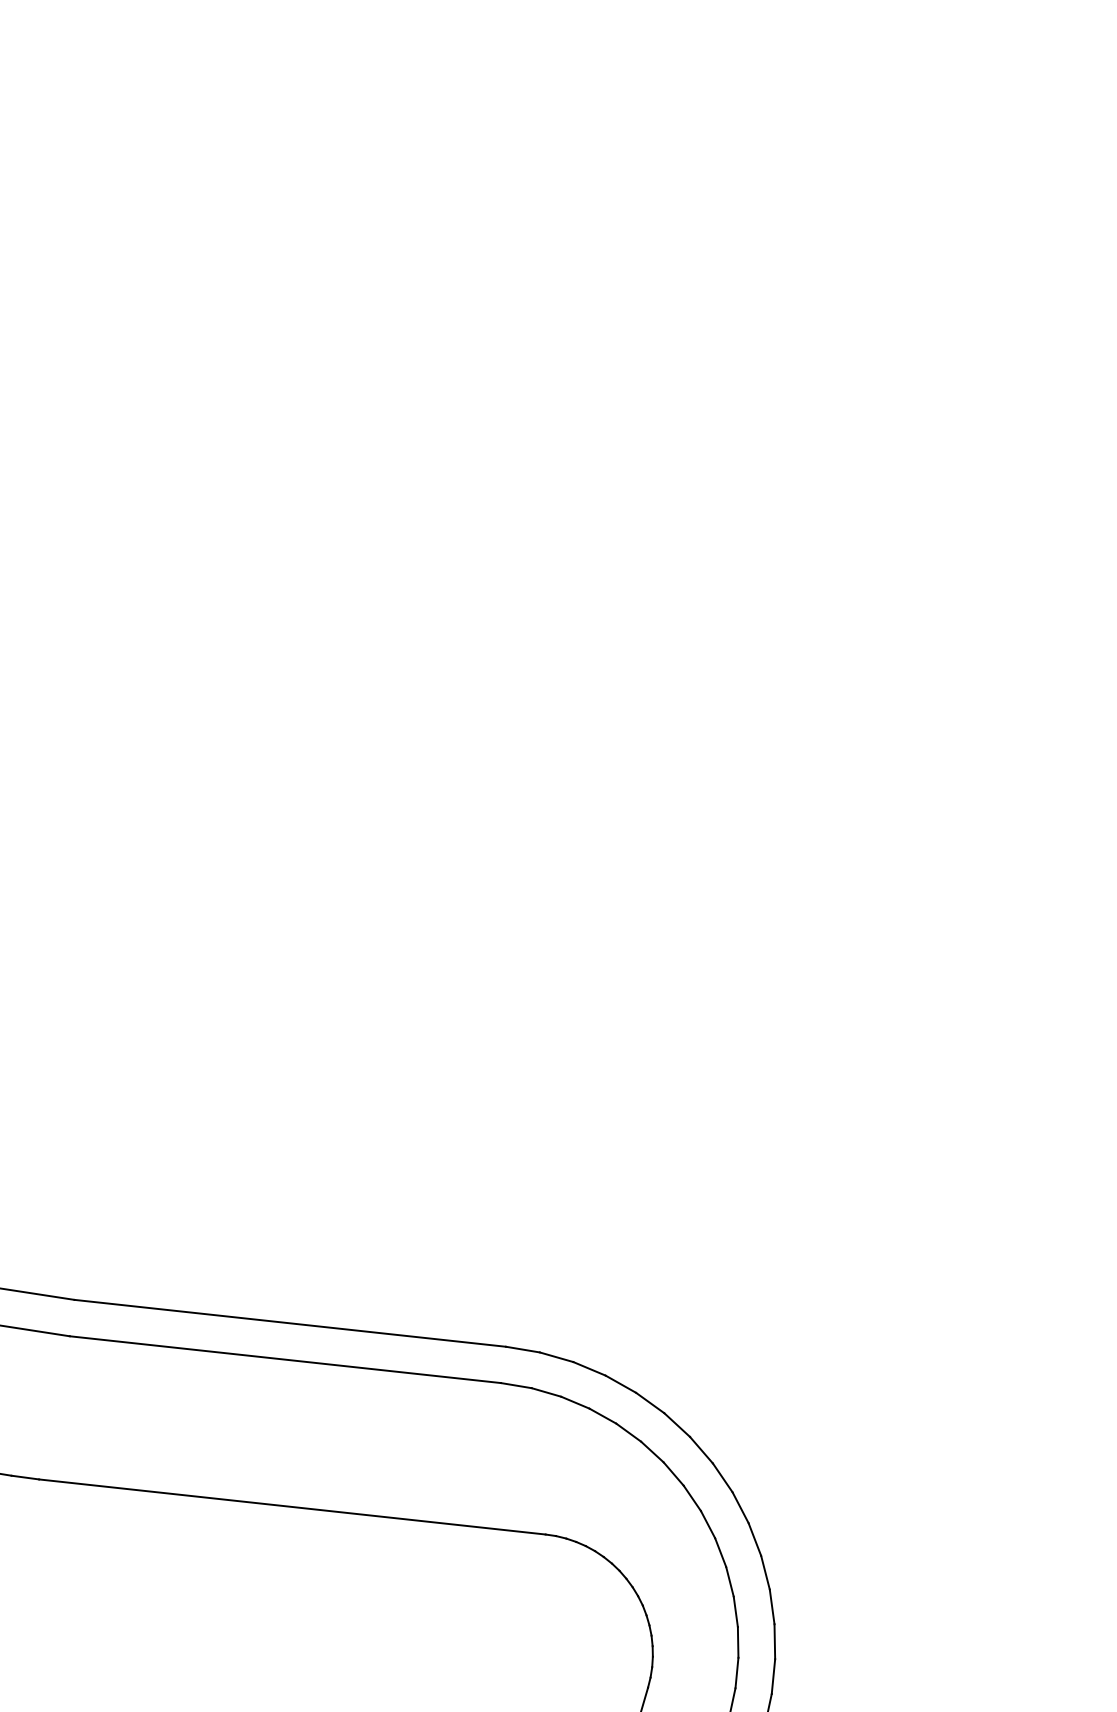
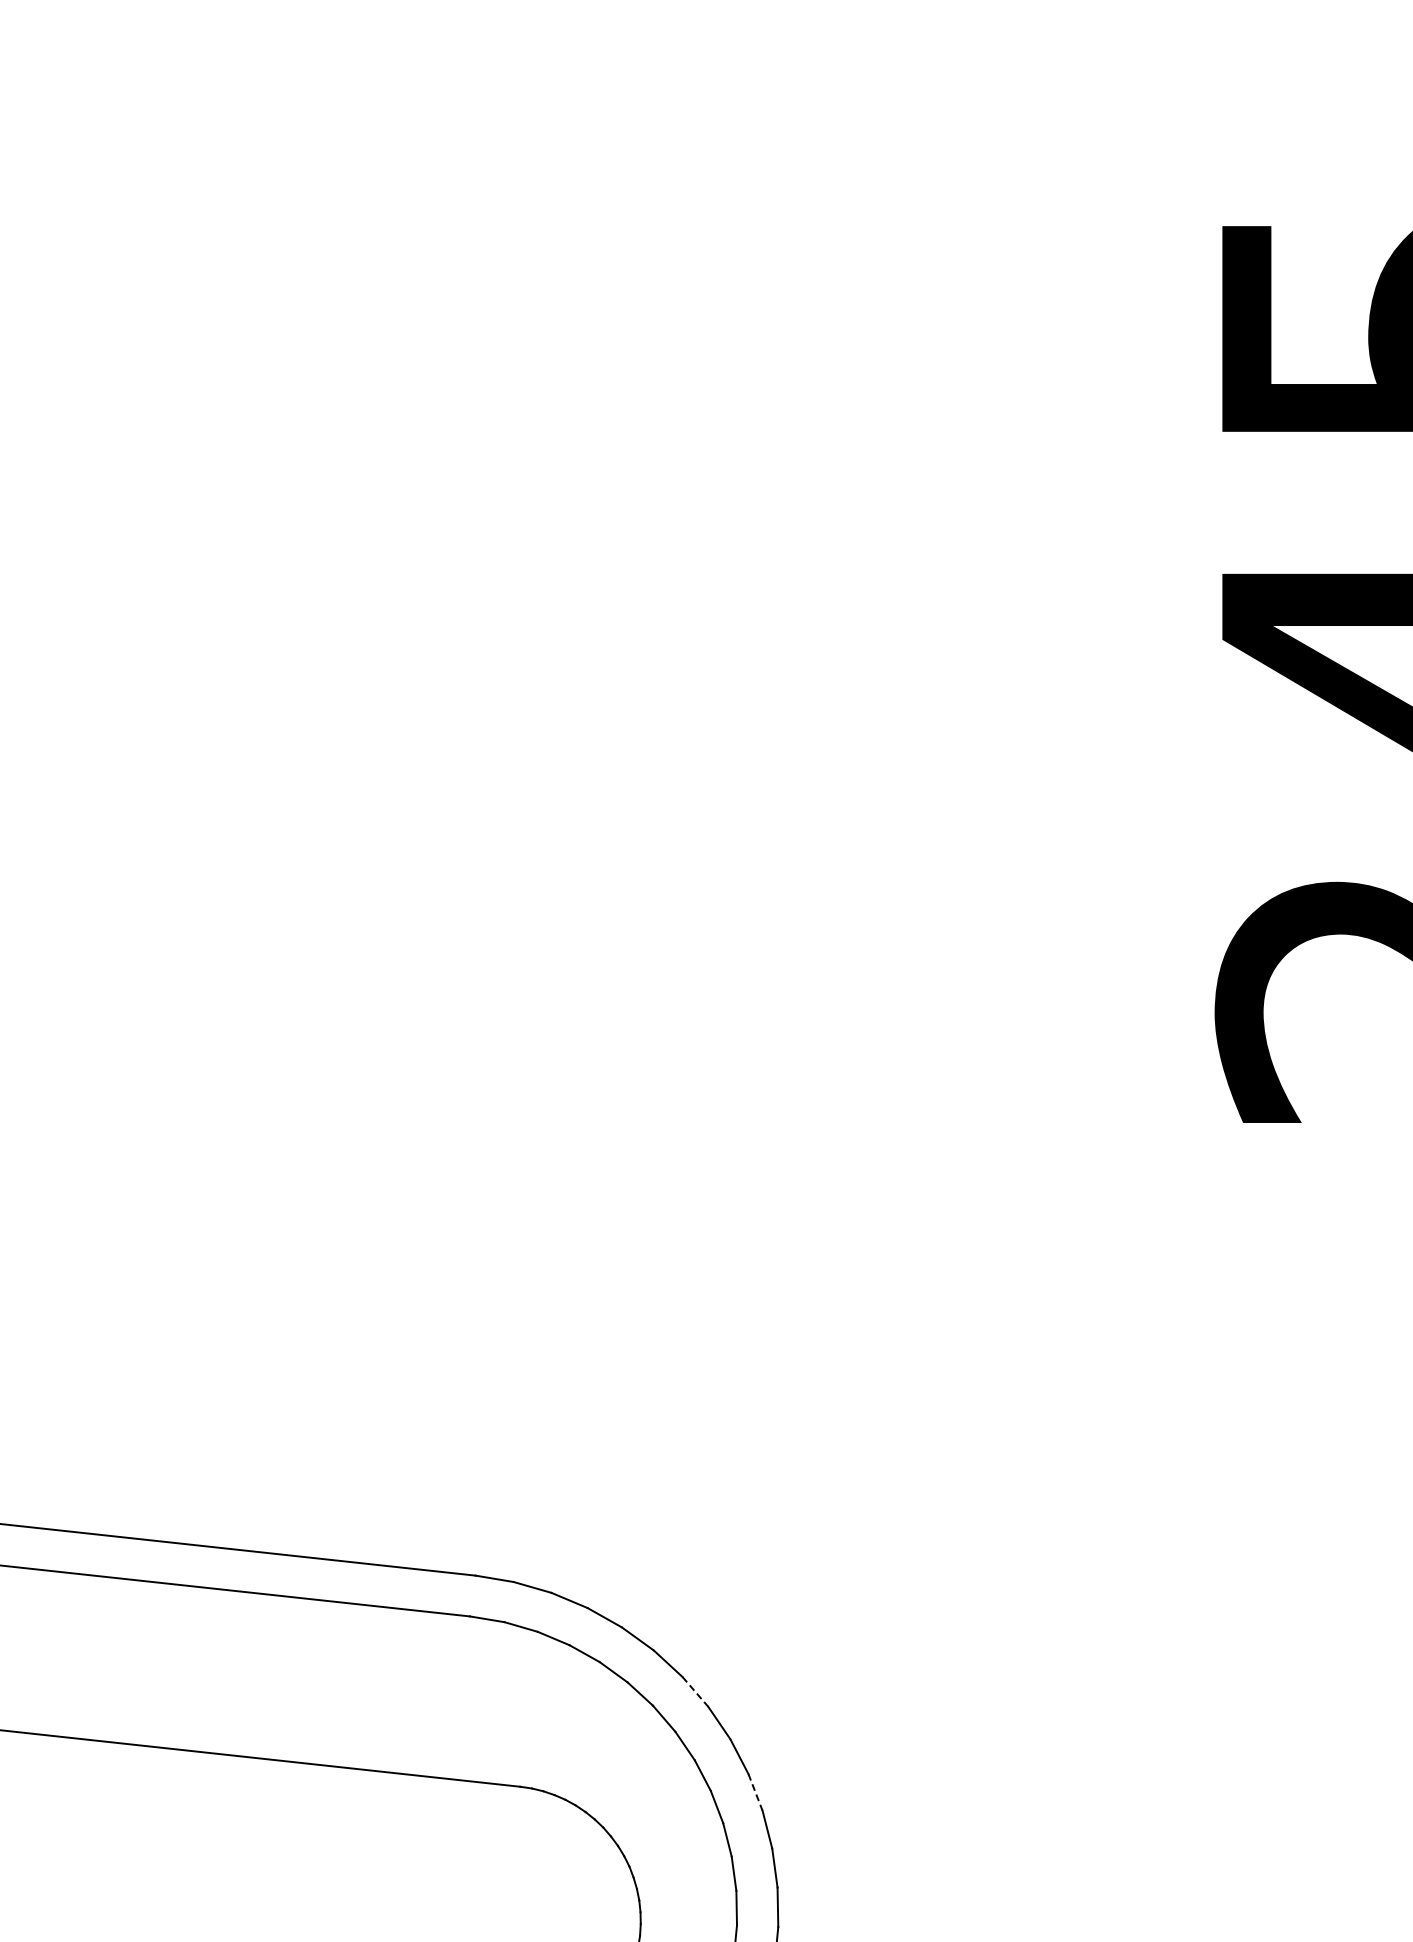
line: (701, 1449) -> (695, 1691), solid -> dashed
line: (754, 1539) -> (755, 1792), solid -> dashed

